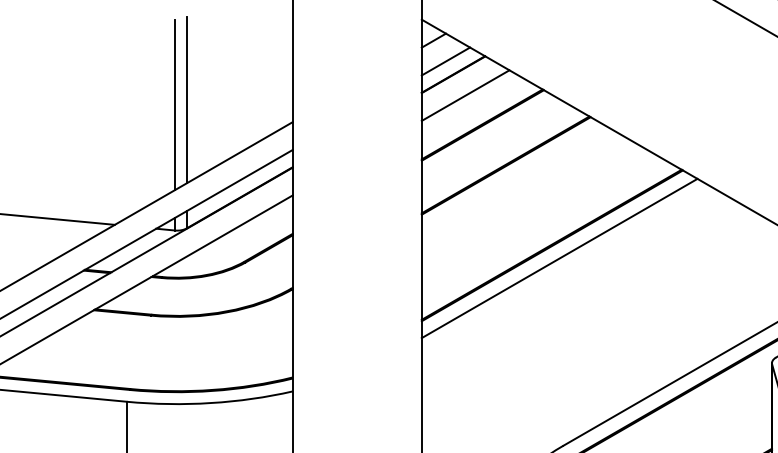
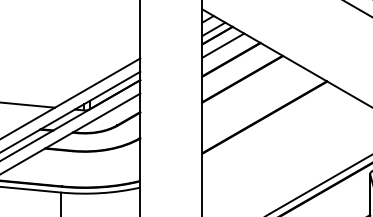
line: (186, 99) -> (89, 47), removed
line: (174, 105) -> (83, 50), removed
line: (559, 257) -> (268, 123), removed

